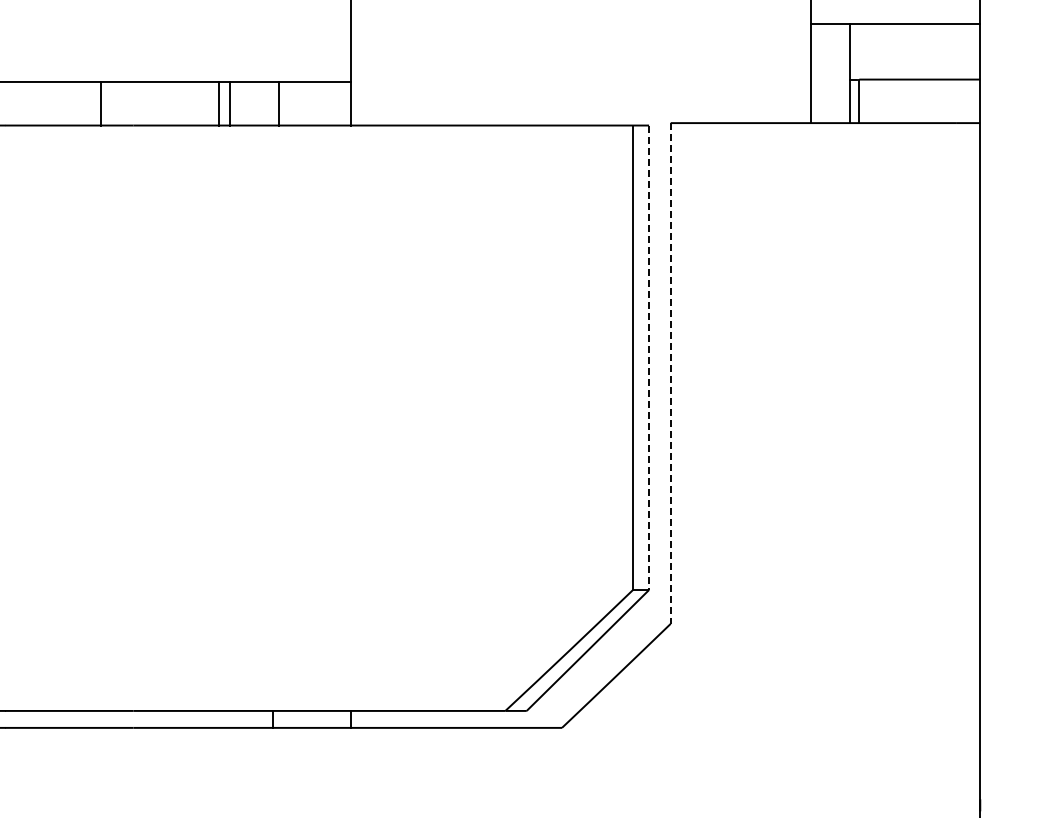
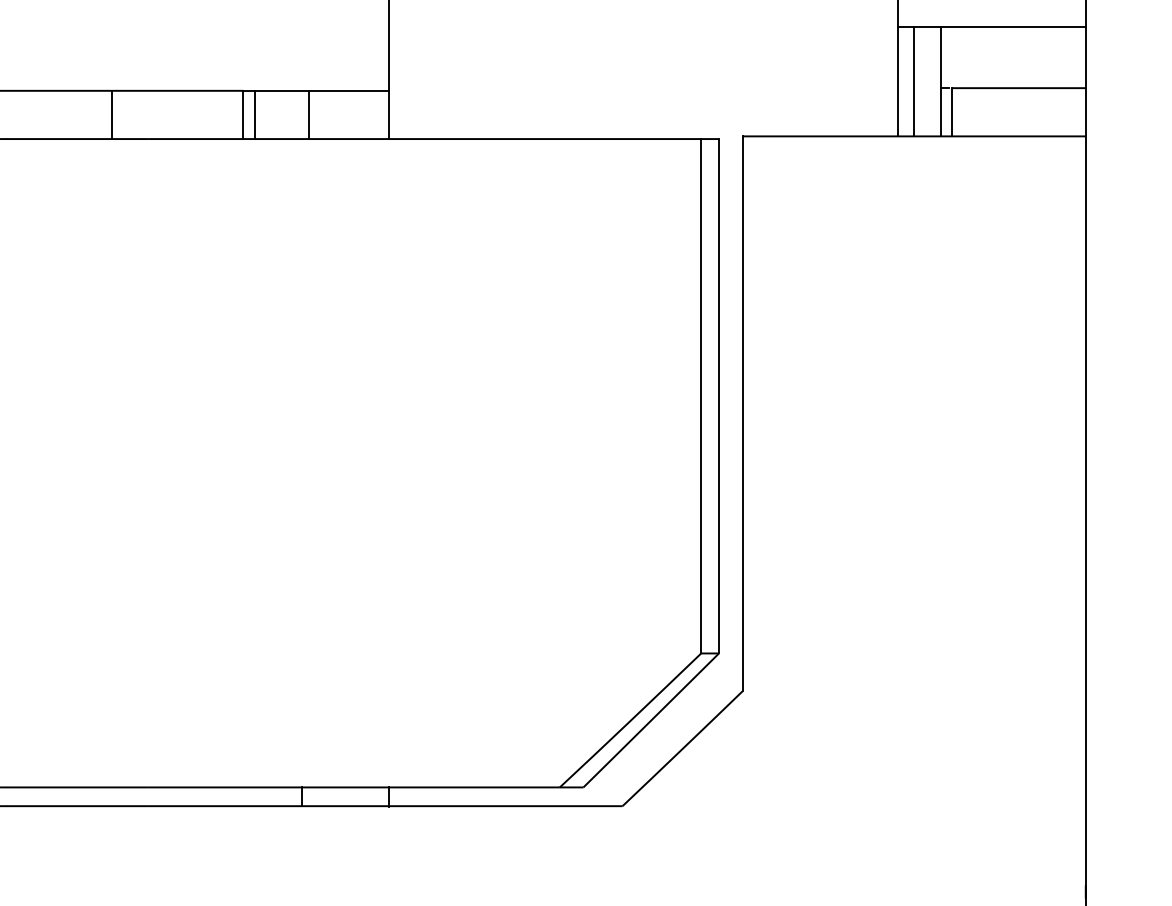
line: (825, 73) -> (914, 81), added
line: (649, 358) -> (719, 397), dashed -> solid
line: (670, 373) -> (742, 413), dashed -> solid

